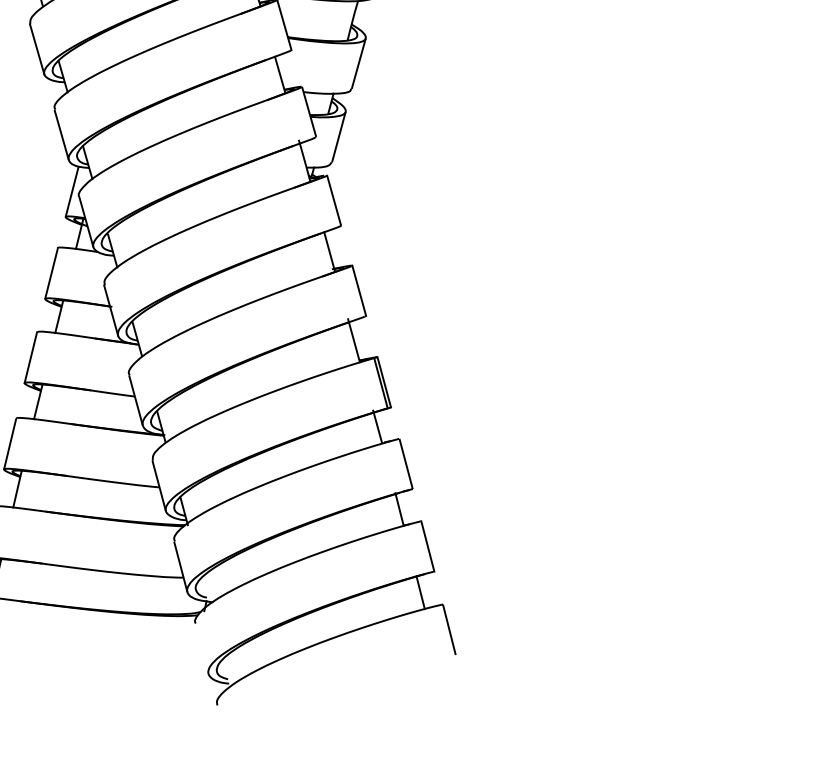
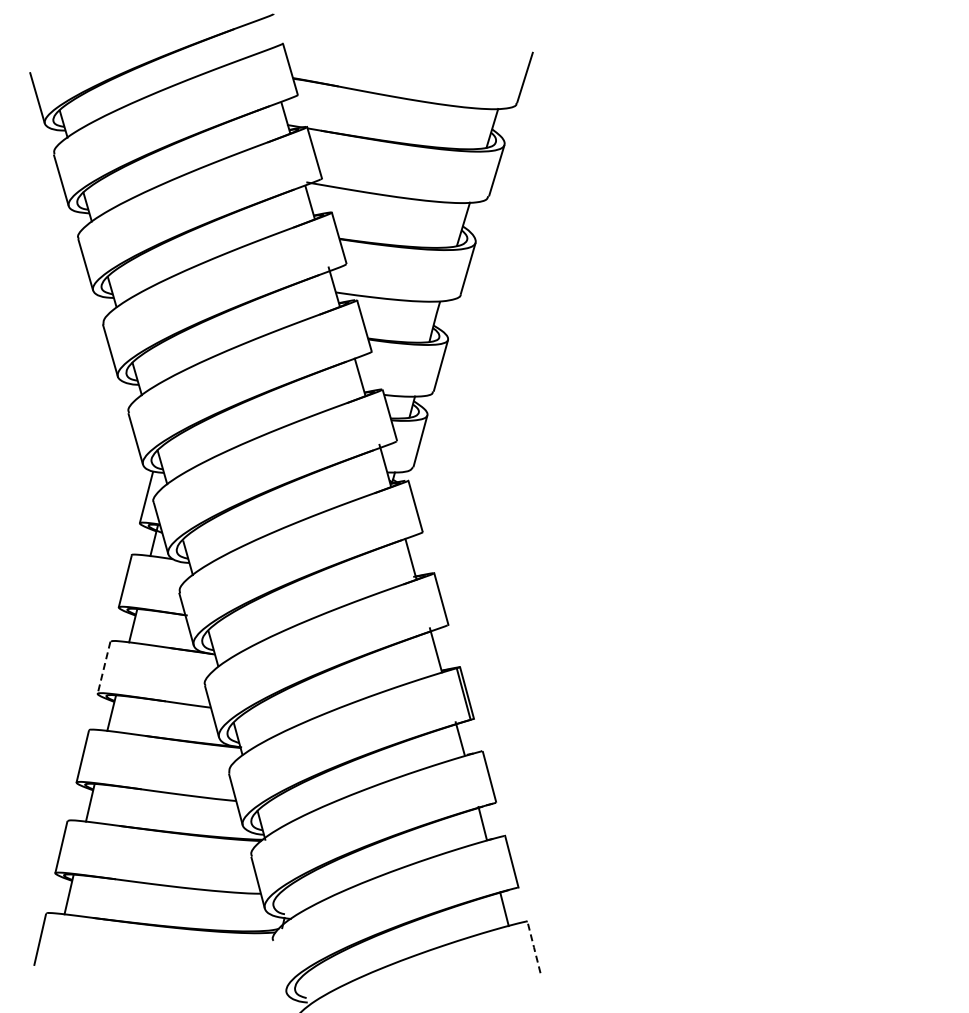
line: (31, 357) -> (104, 667), solid -> dashed
line: (448, 630) -> (533, 947), solid -> dashed

